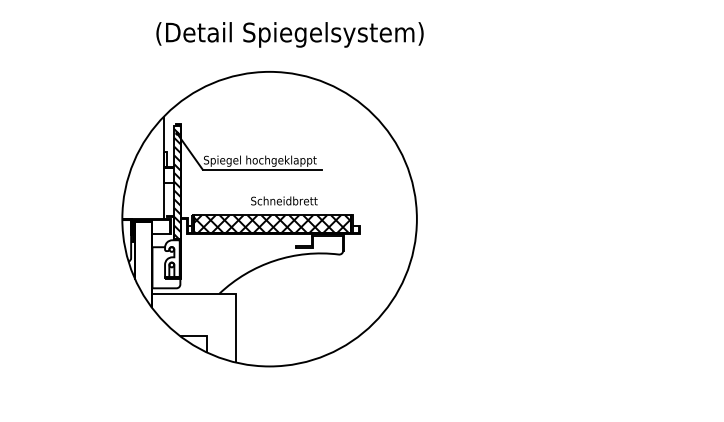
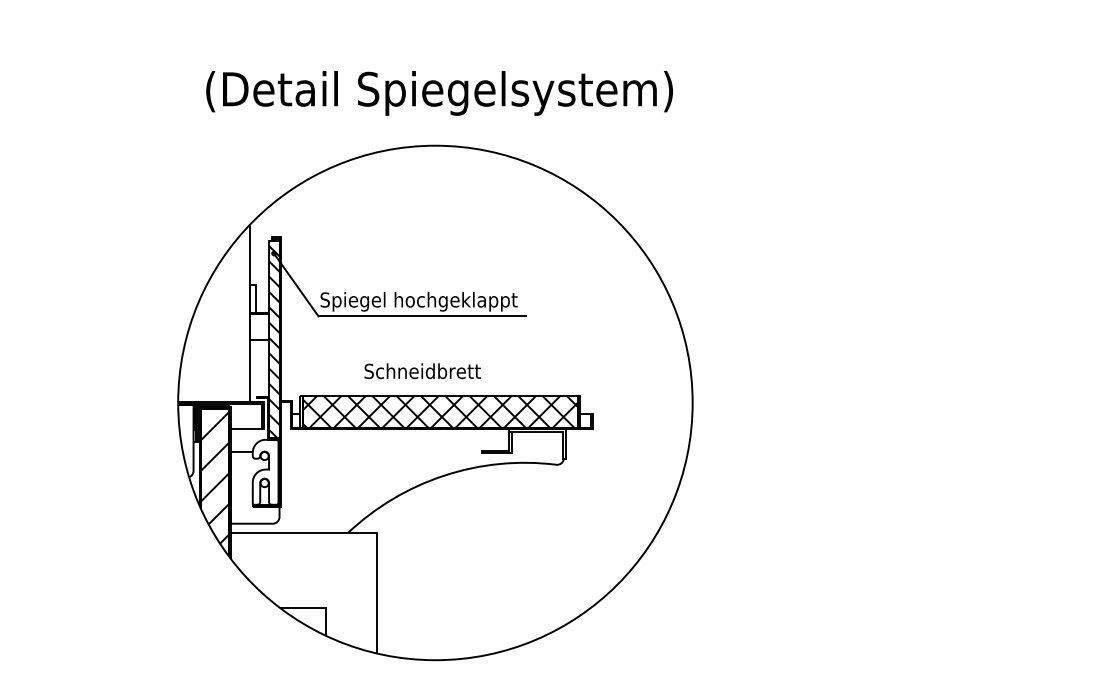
text: (289, 34) -> (438, 92), moved
text: (284, 200) -> (422, 370), moved
hatch: (143, 260) -> (215, 475), added

